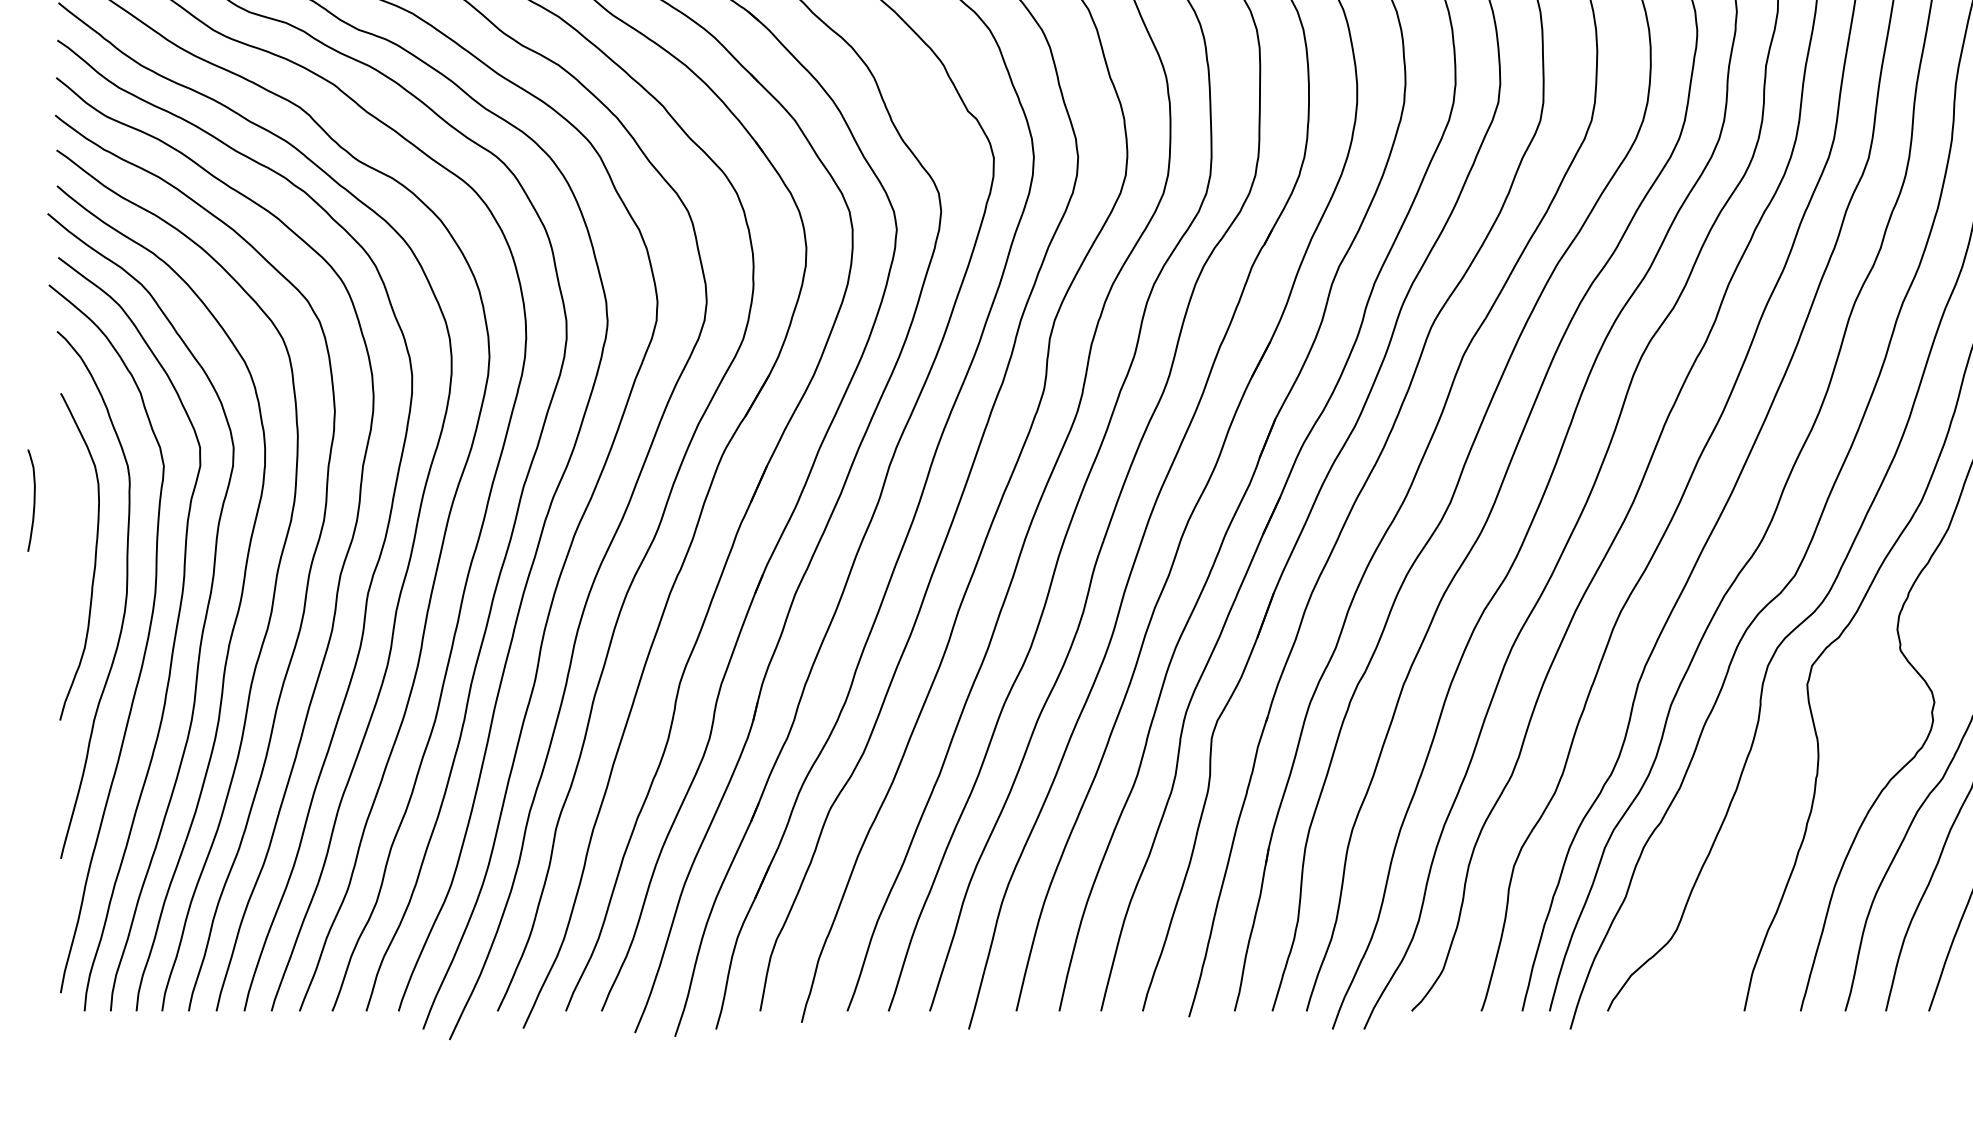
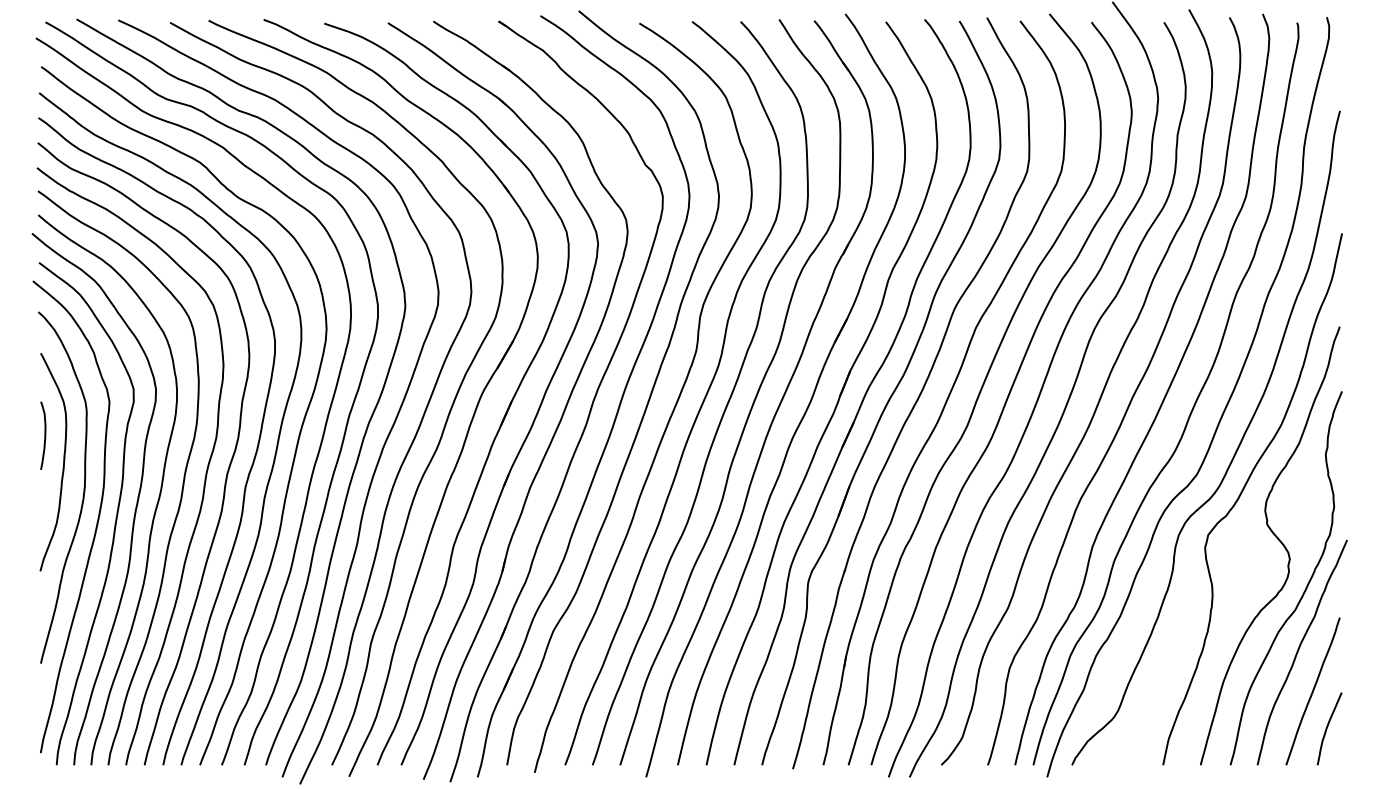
curve: (33, 500) -> (44, 435), moved

